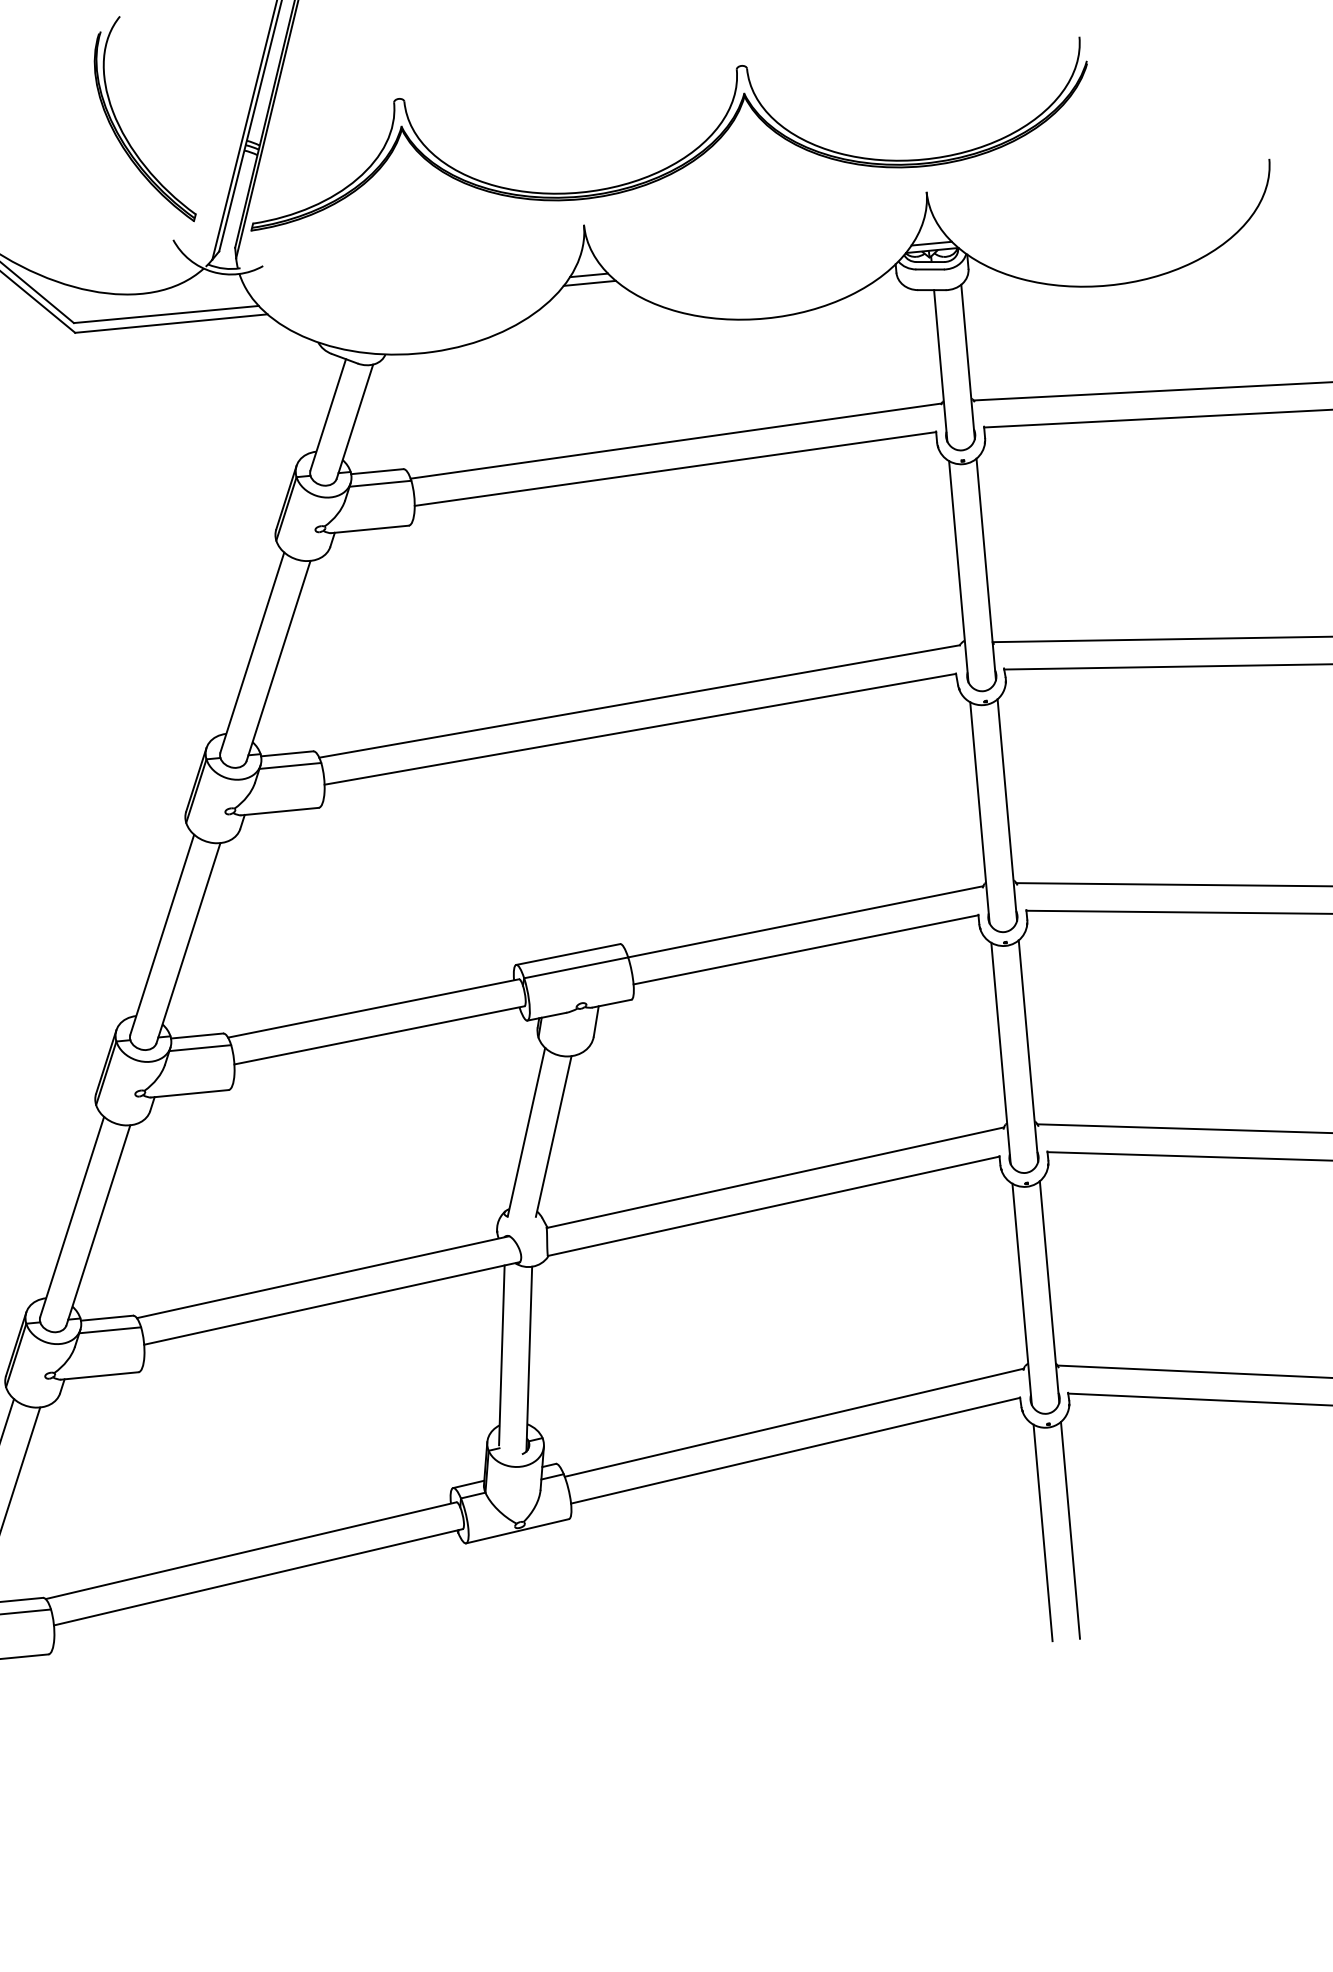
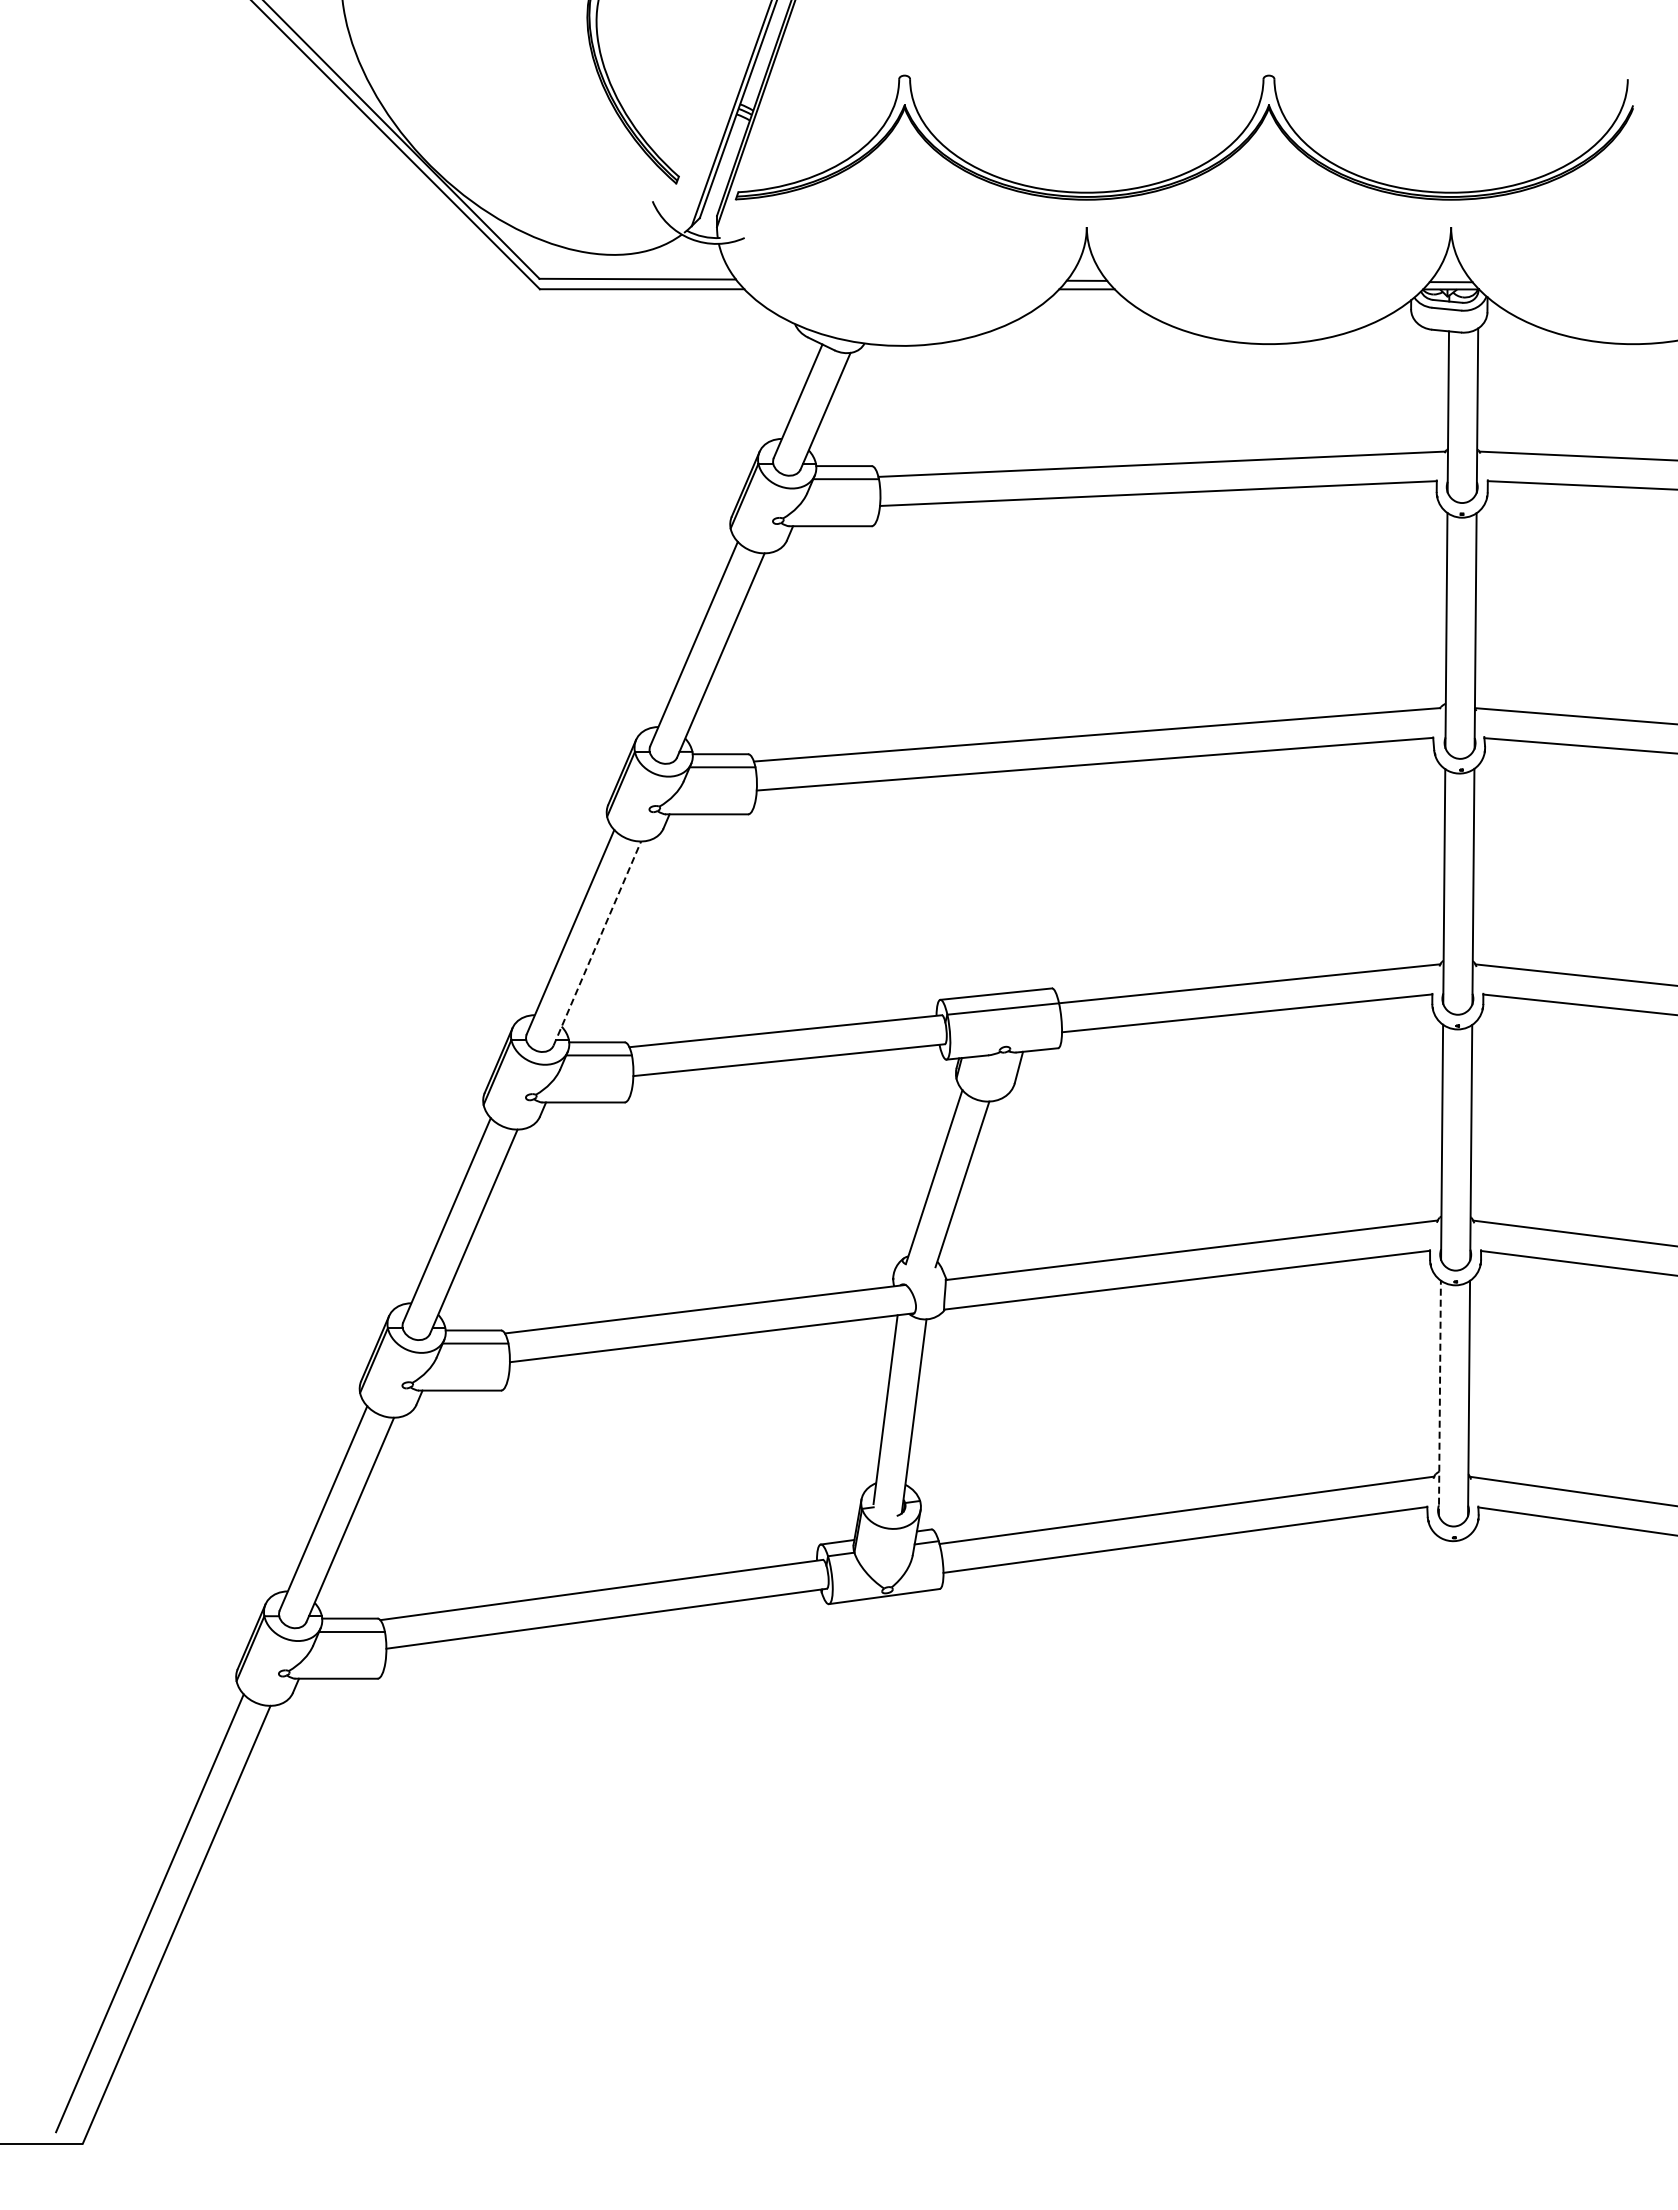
line: (188, 942) -> (597, 943), solid -> dashed
line: (1021, 1294) -> (1439, 1398), solid -> dashed
line: (1070, 1530) -> (1466, 1651), removed
line: (1042, 1532) -> (1437, 1651), removed

